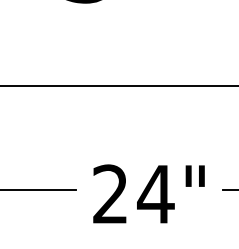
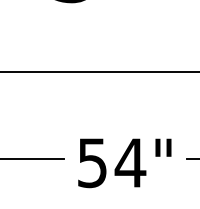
text: (110, 194) -> (92, 163), 24" -> 54"

